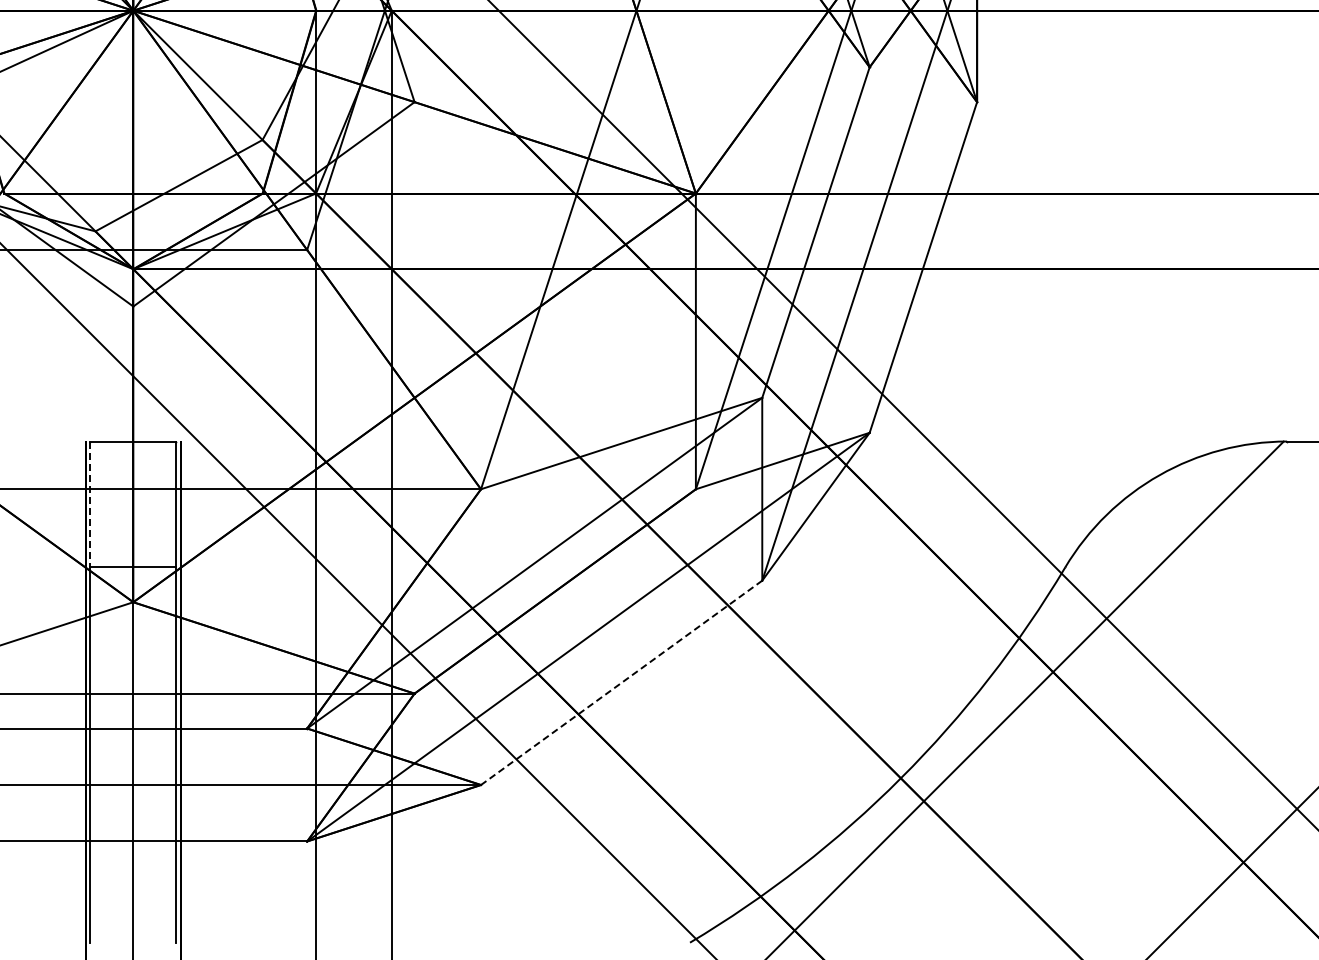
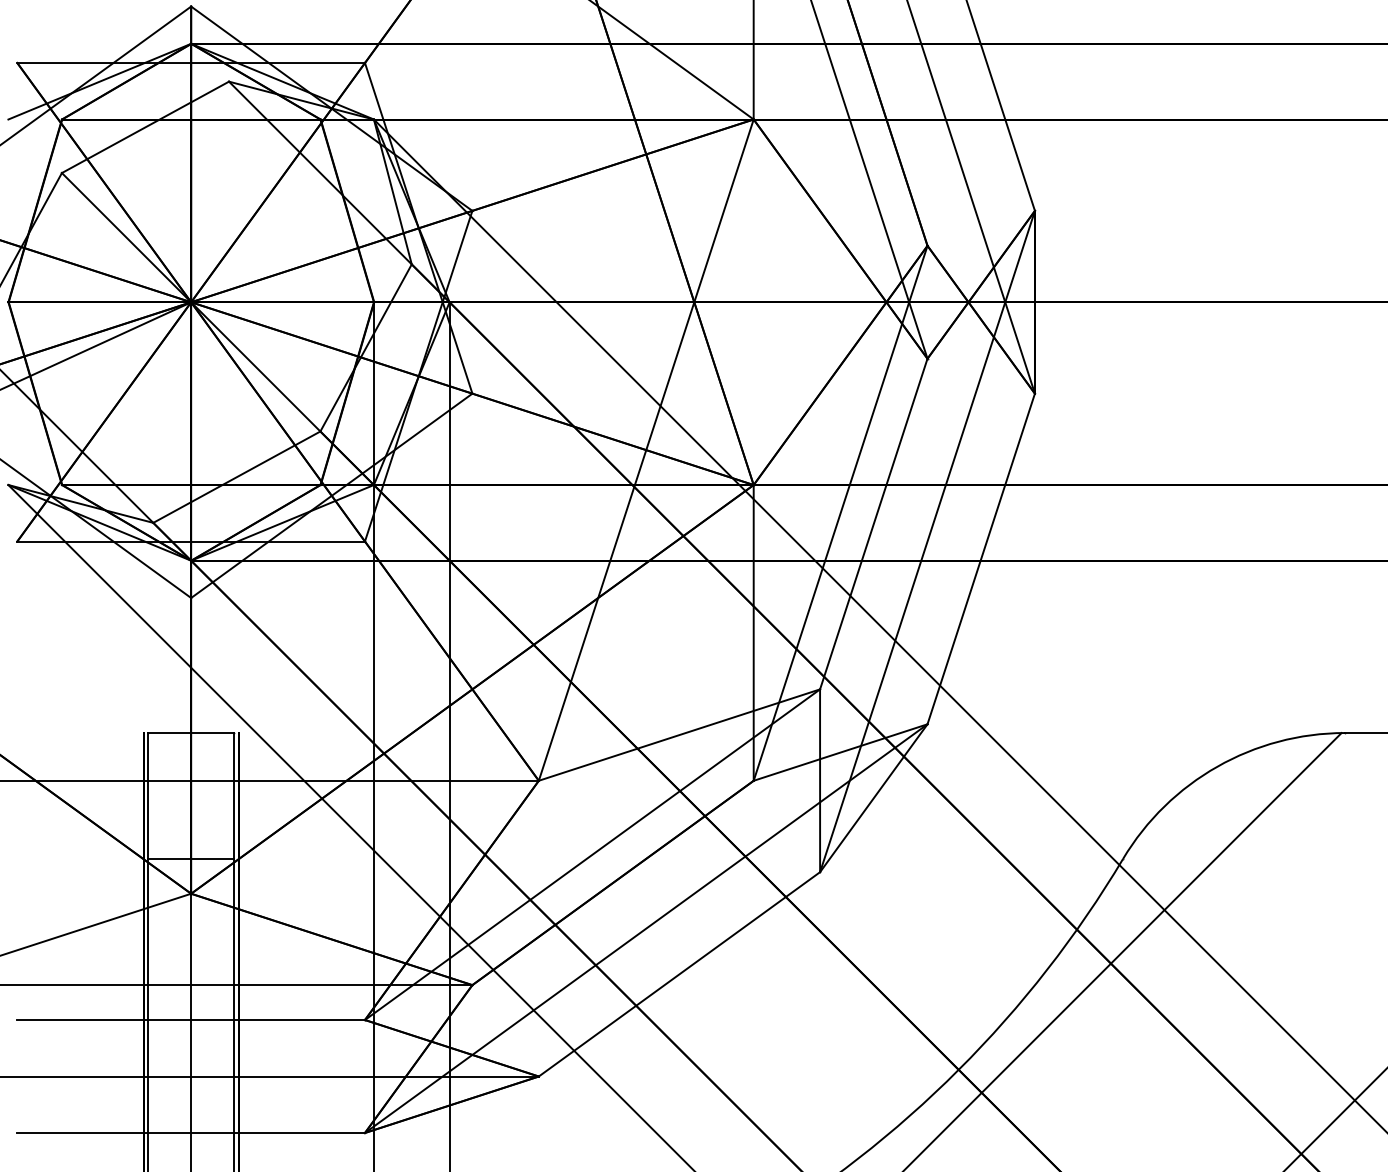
line: (90, 504) -> (148, 795), dashed -> solid
line: (621, 683) -> (679, 974), dashed -> solid

